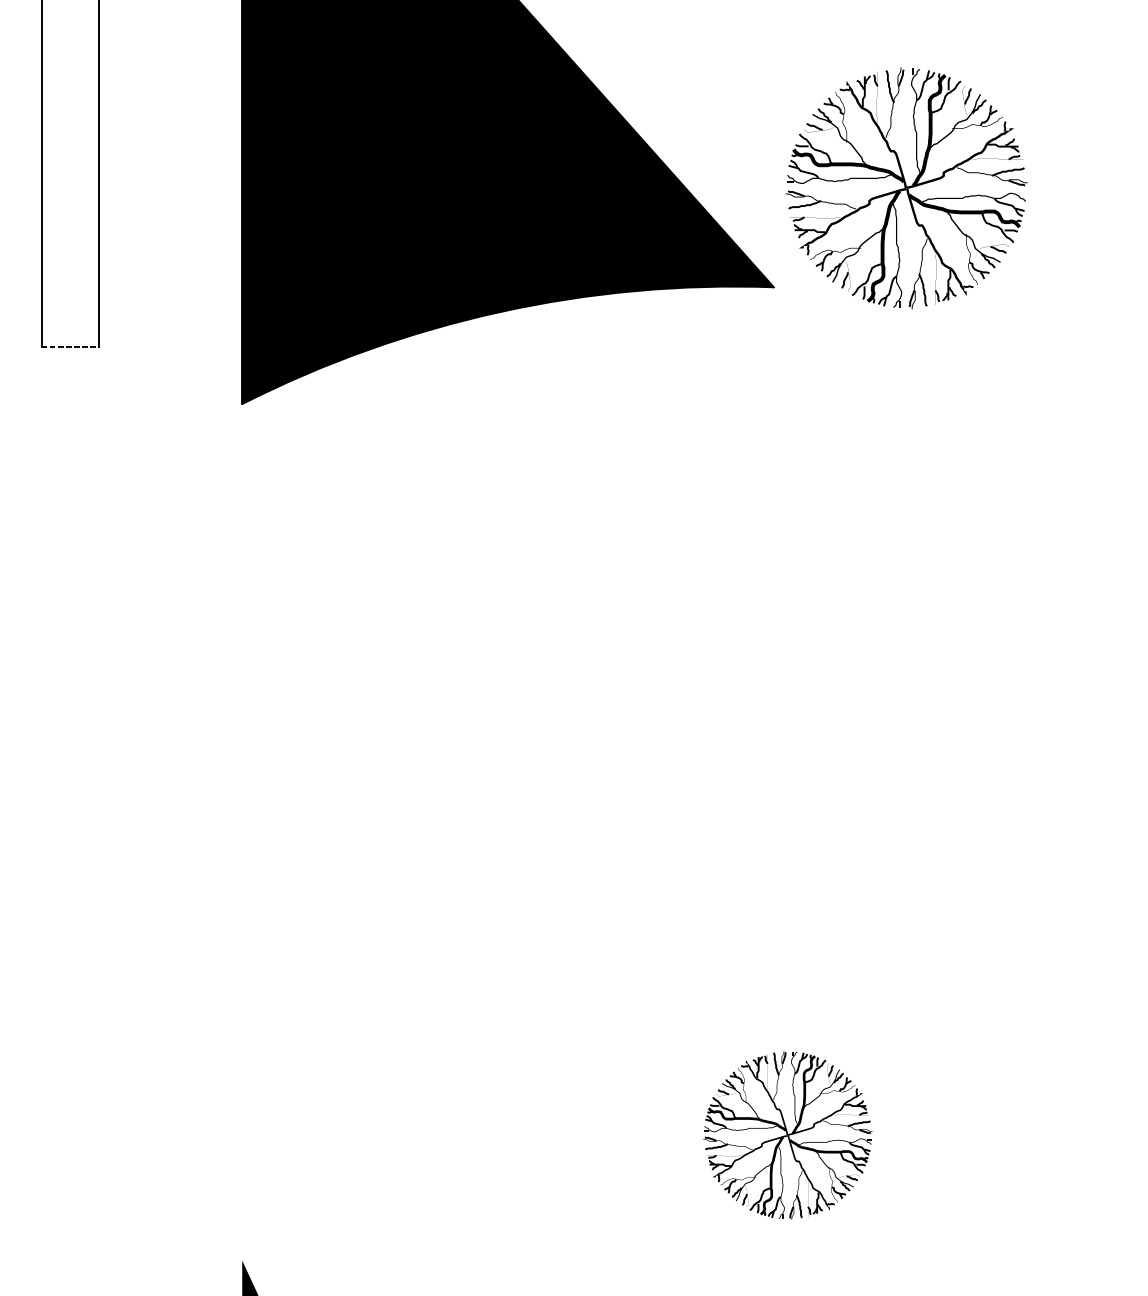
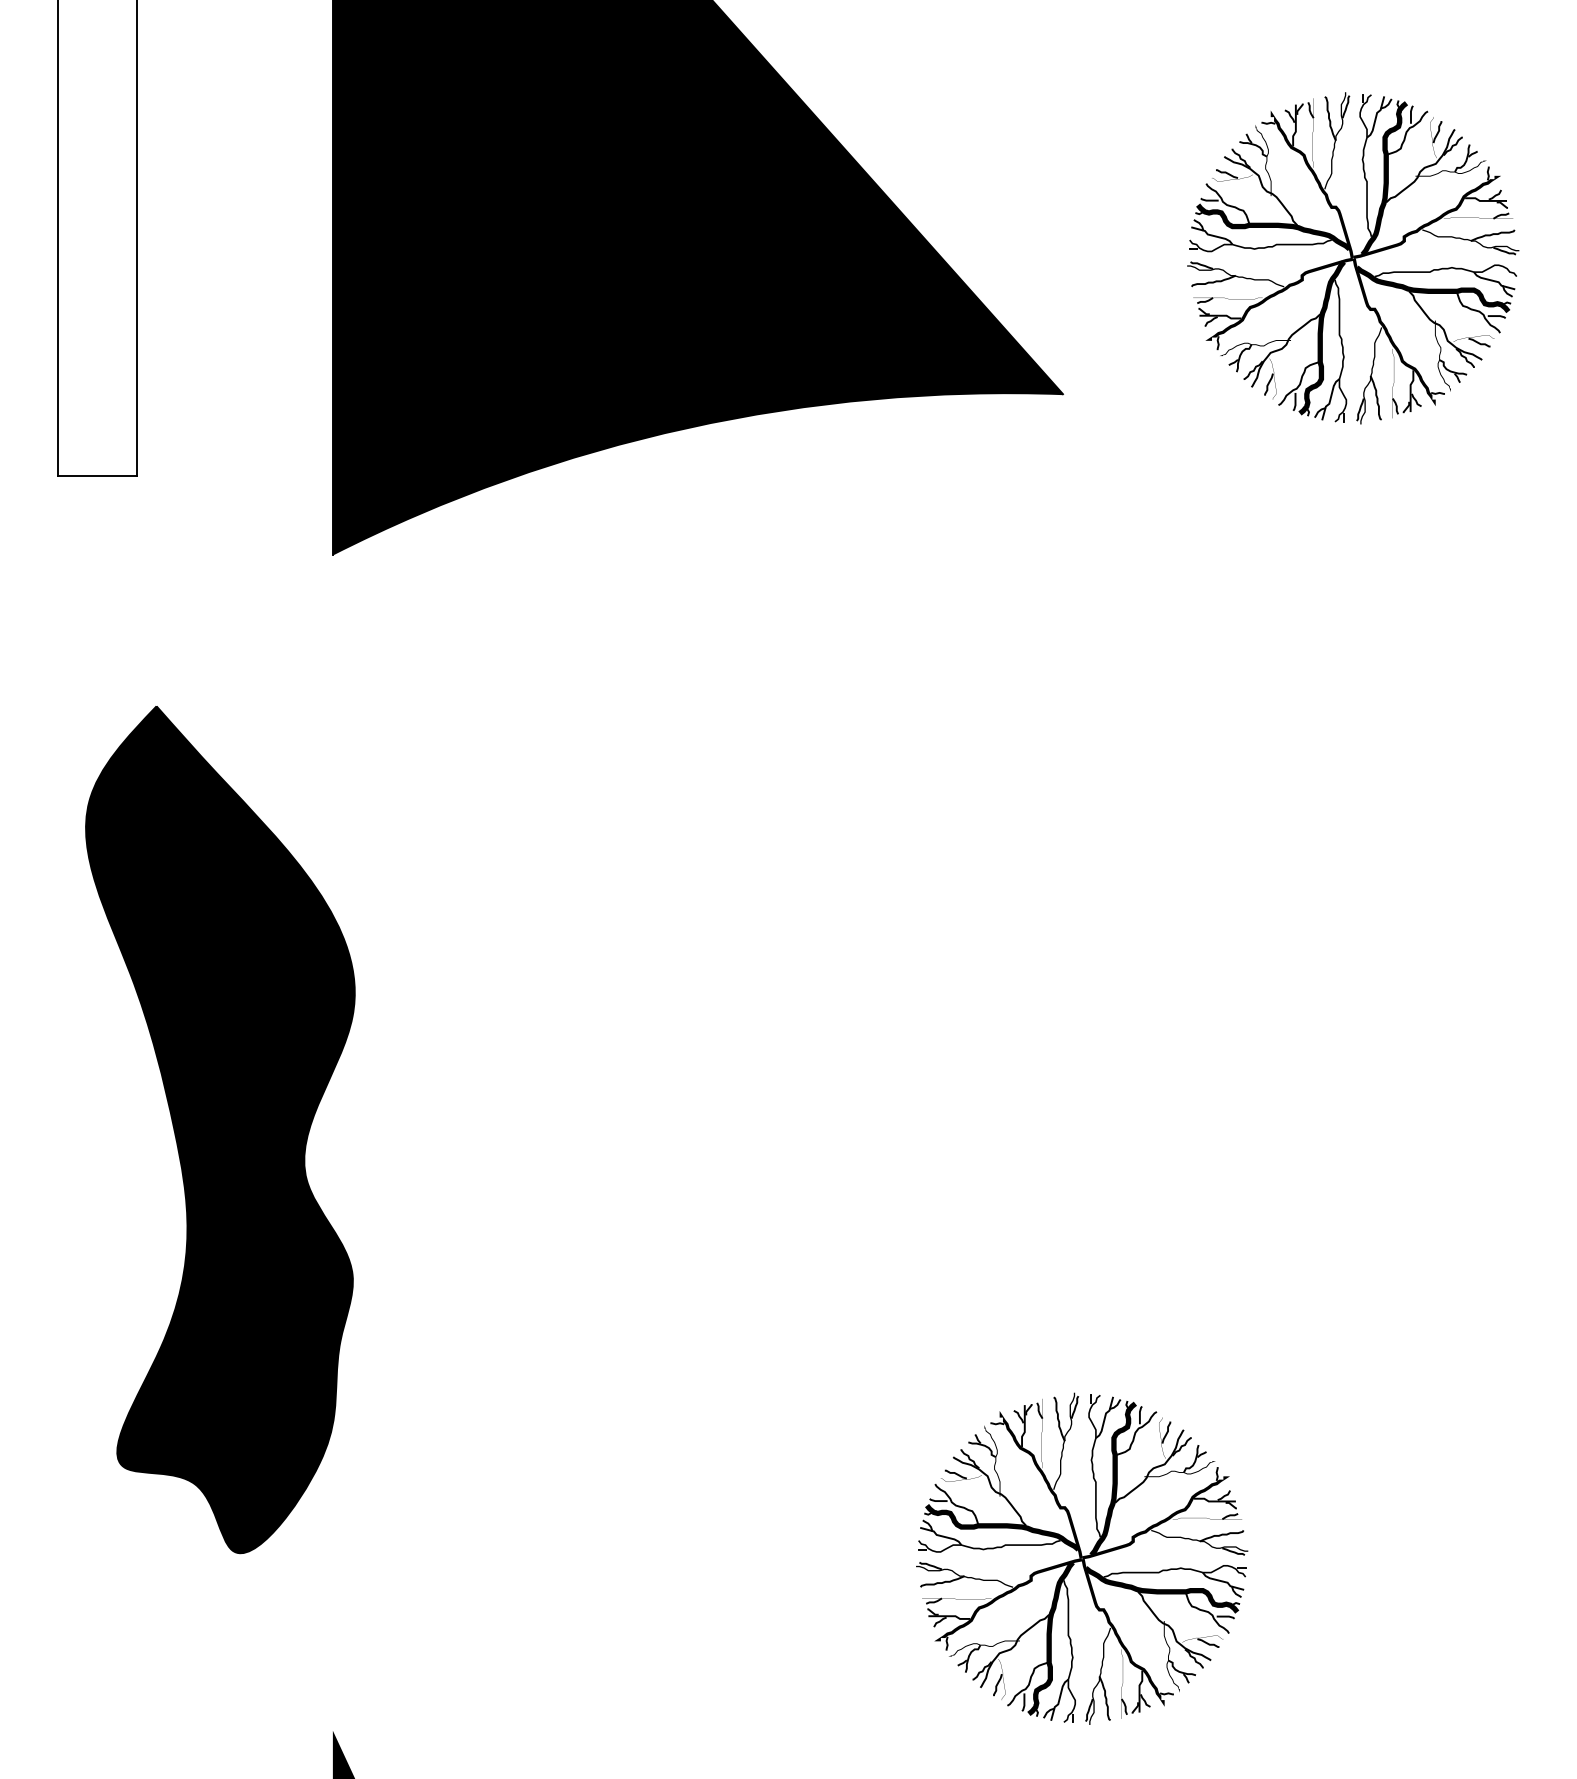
part: (906, 188) -> (1353, 258), moved
line: (71, 347) -> (98, 476), dashed -> solid
part: (160, 823) -> (220, 1130), added
part: (788, 1135) -> (1082, 1558), size x1.43

